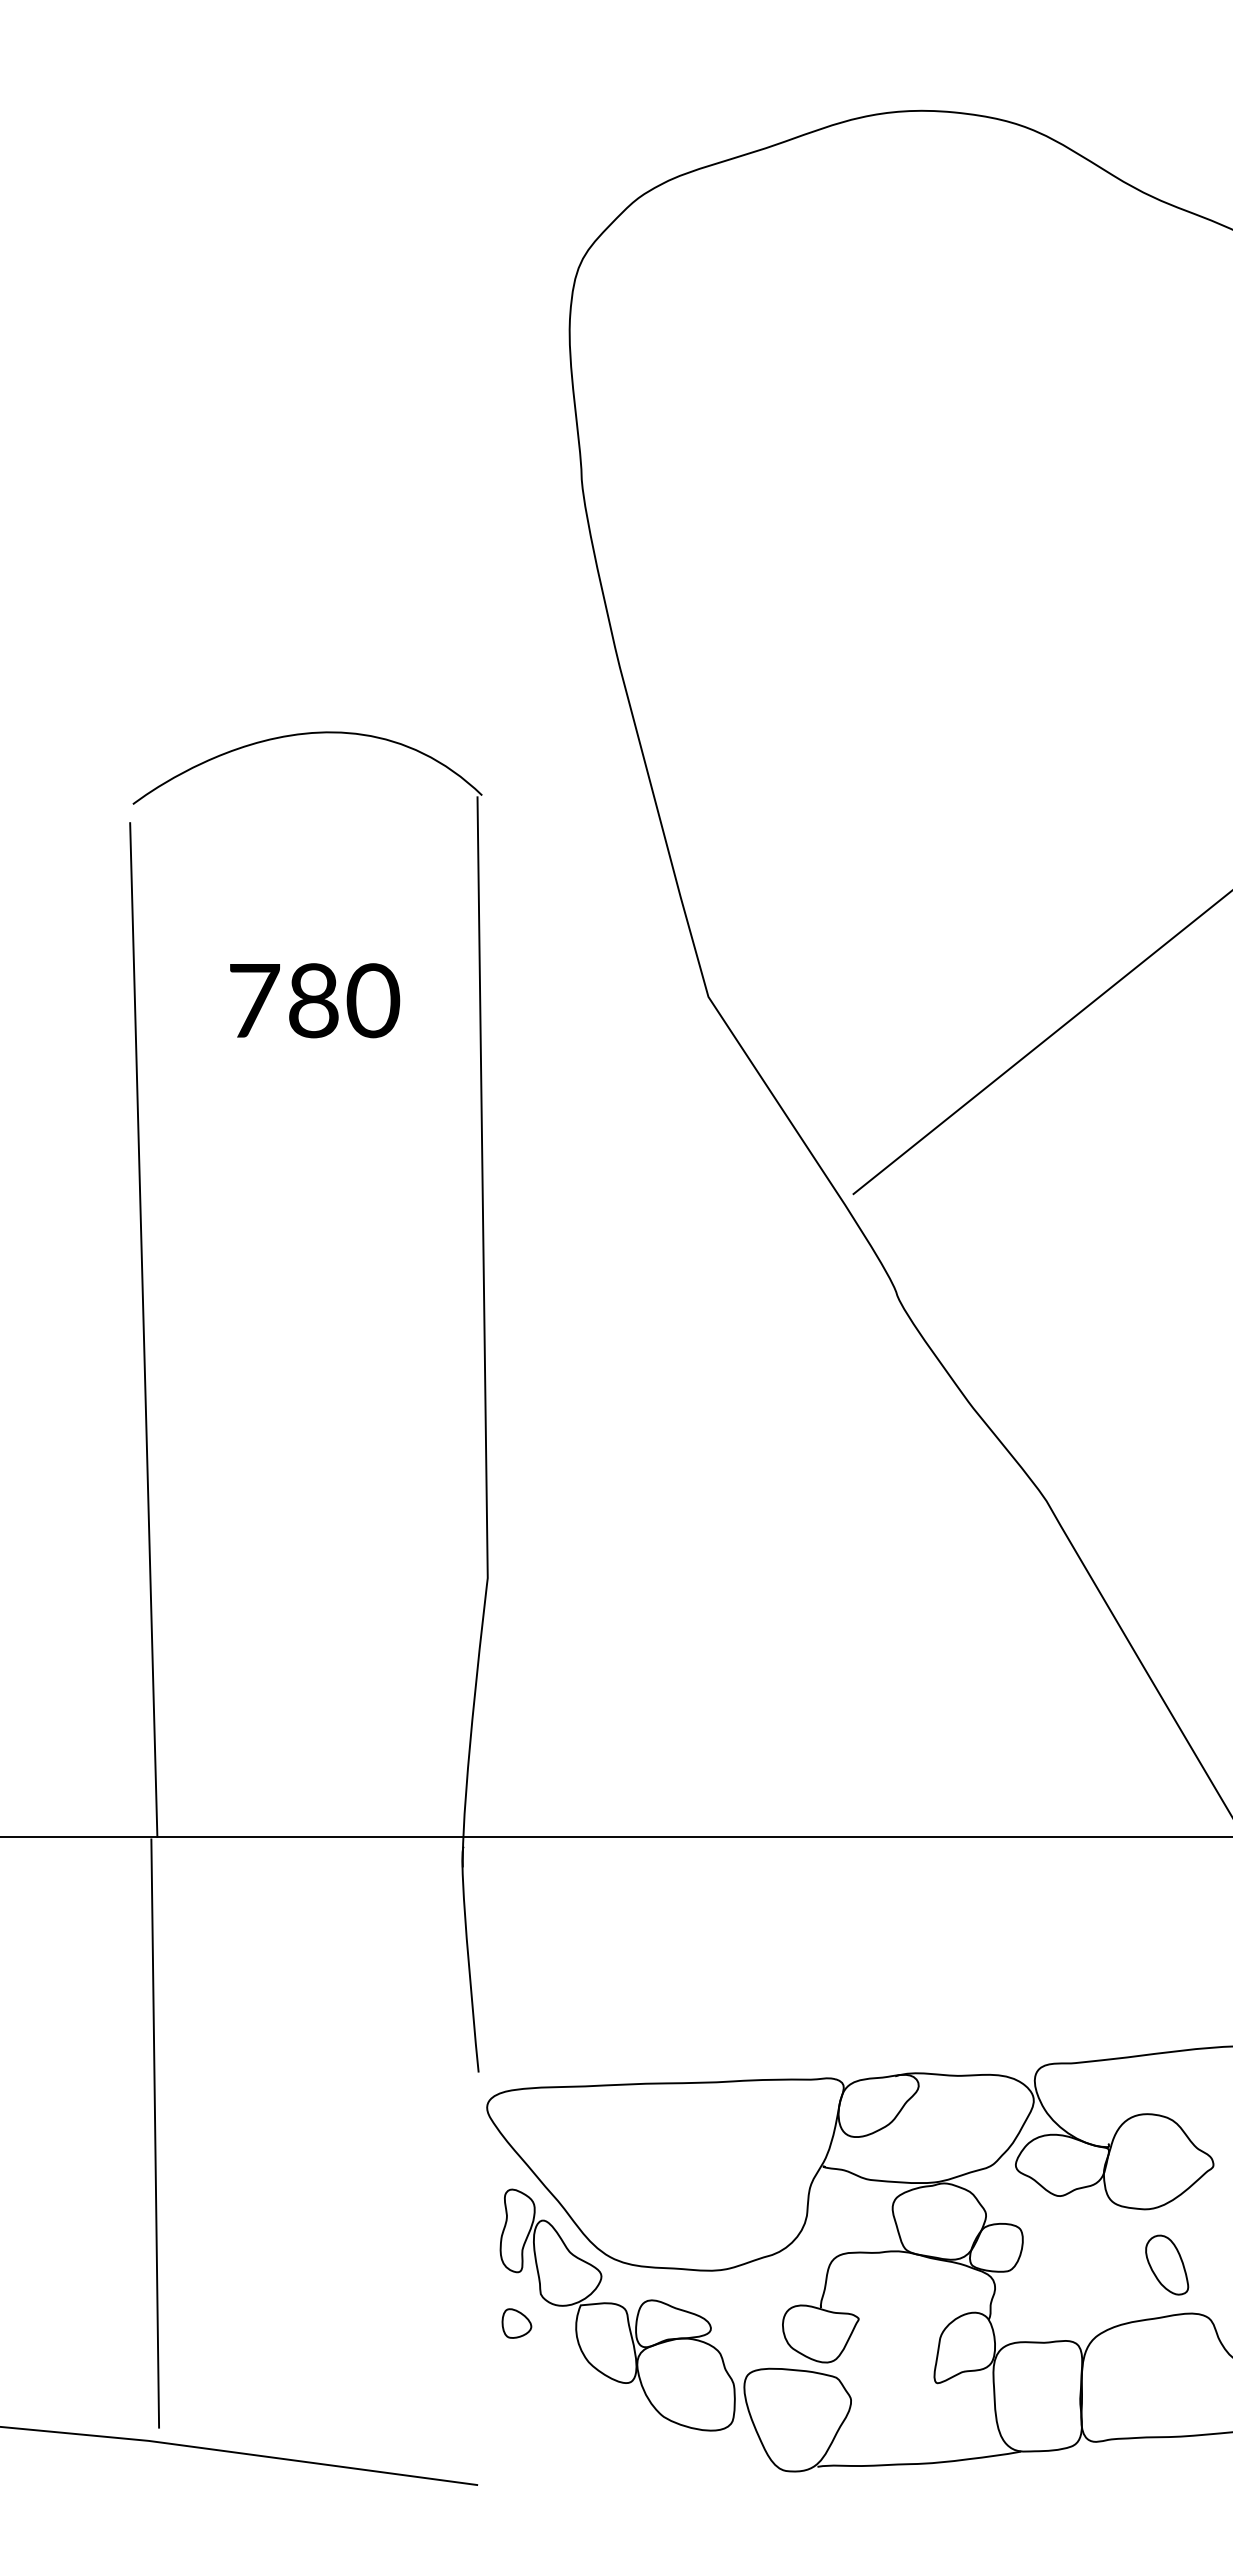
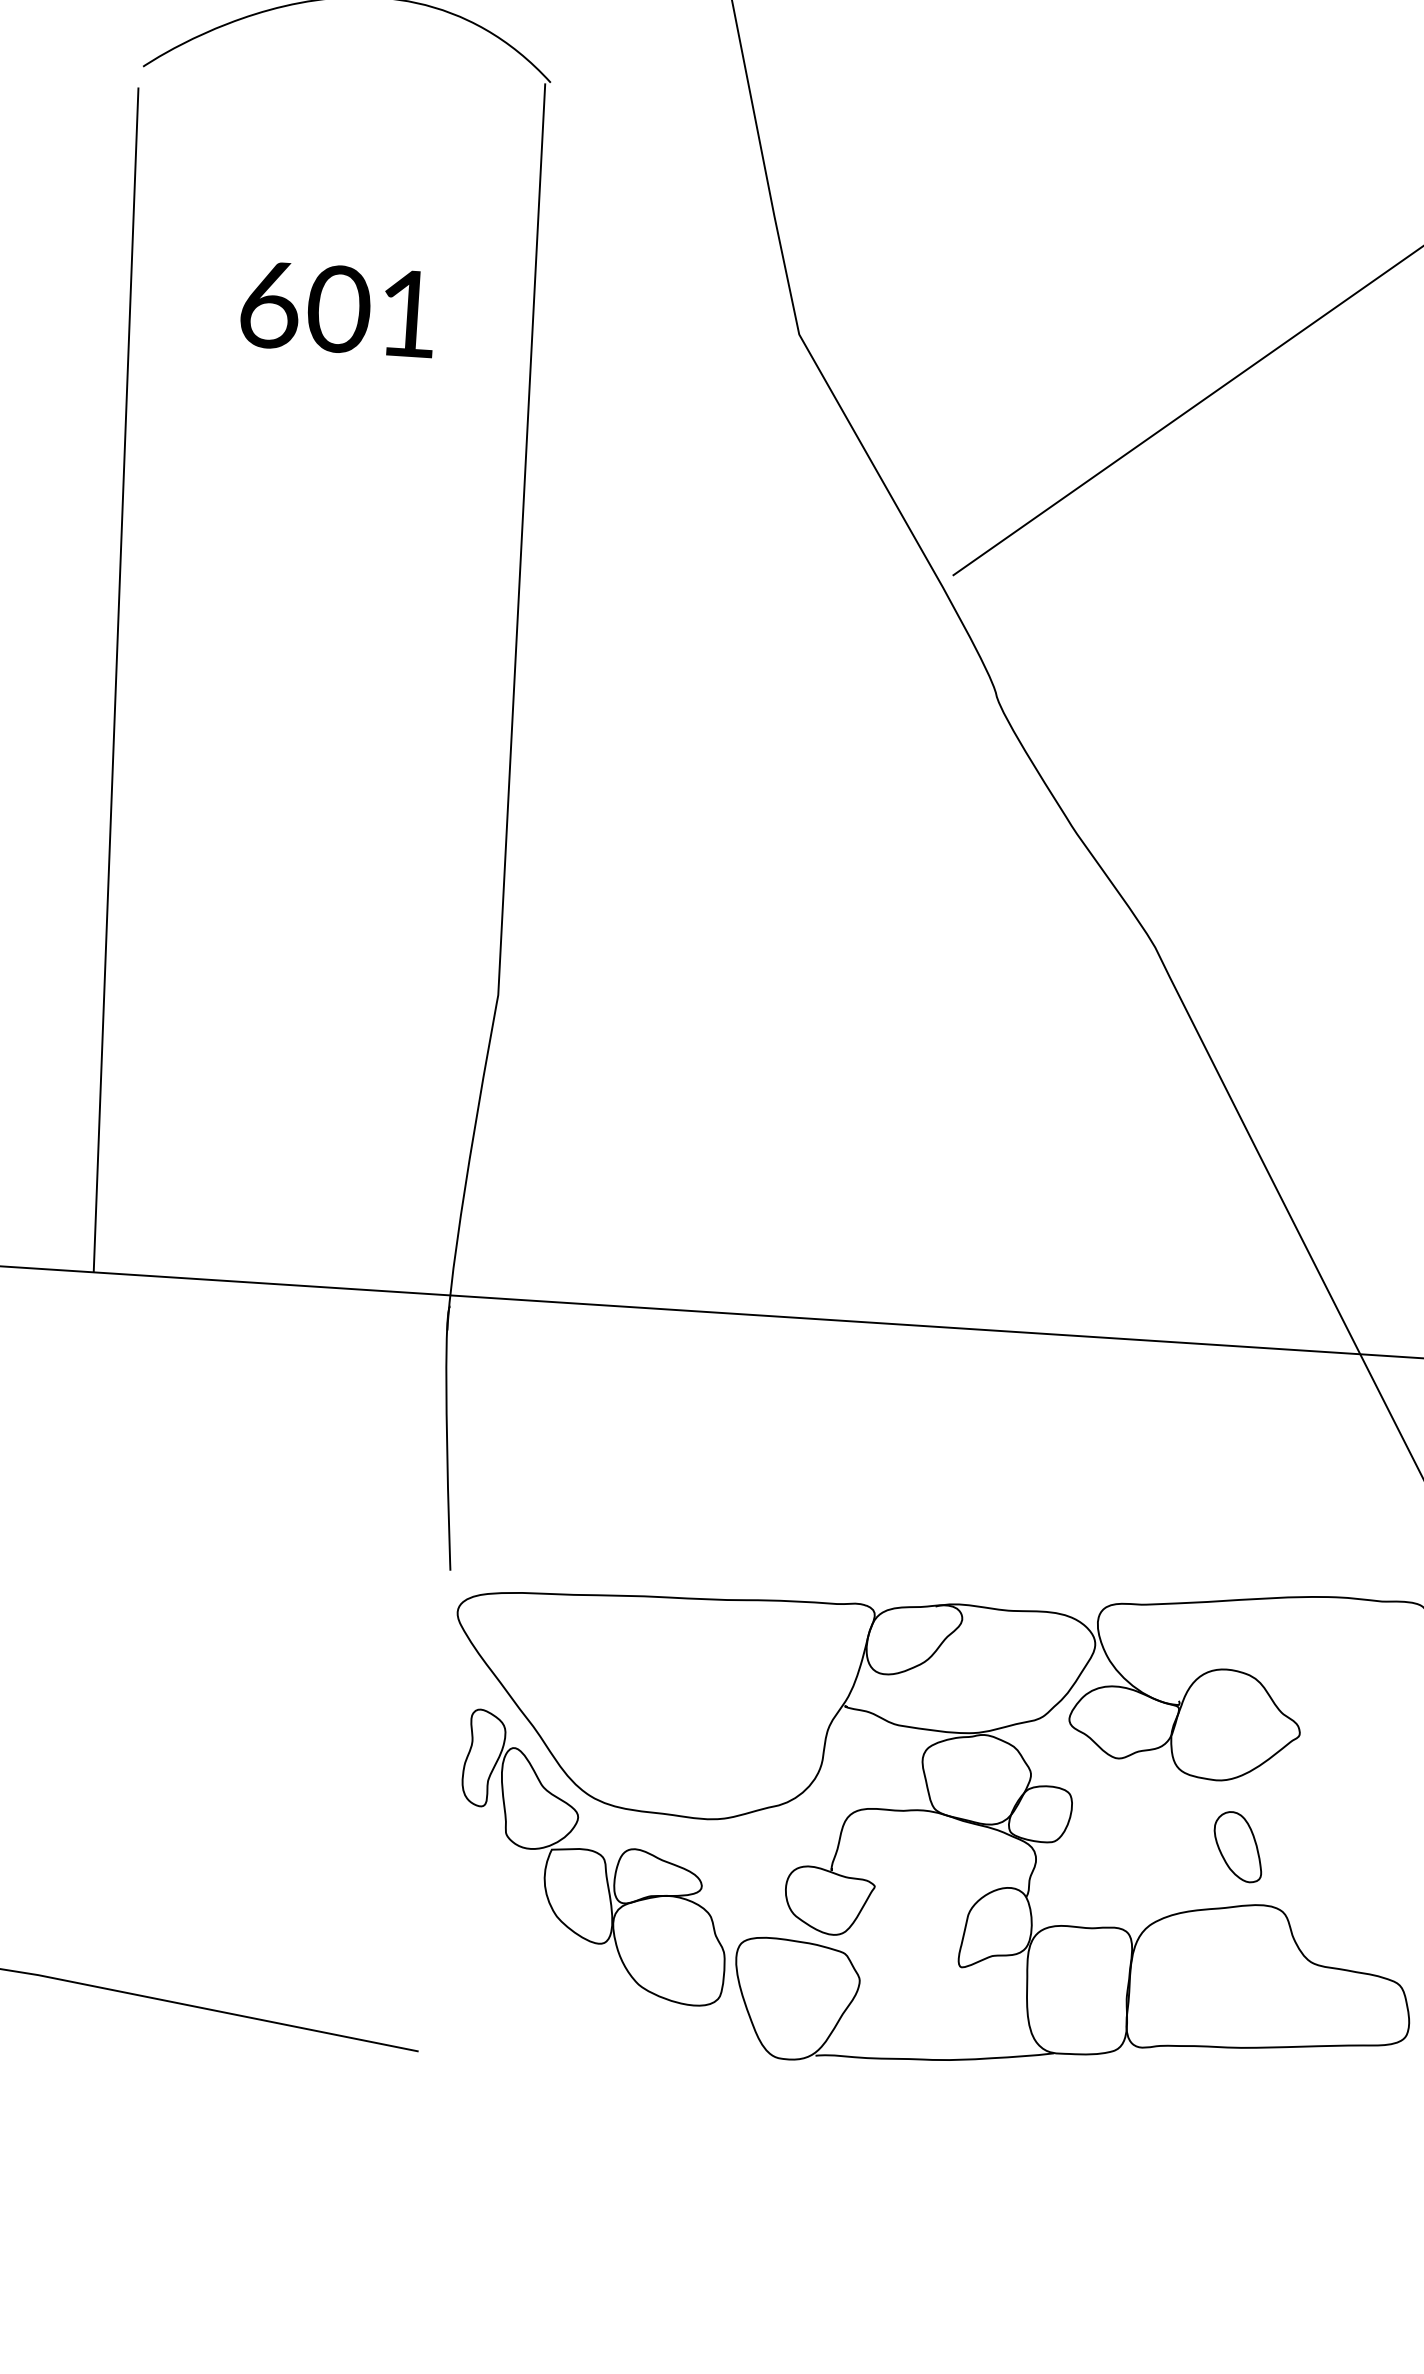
text: (315, 1000) -> (341, 309), 780 -> 601
line: (155, 2133) -> (69, 1617), removed
part: (516, 2323) -> (475, 1866), removed

